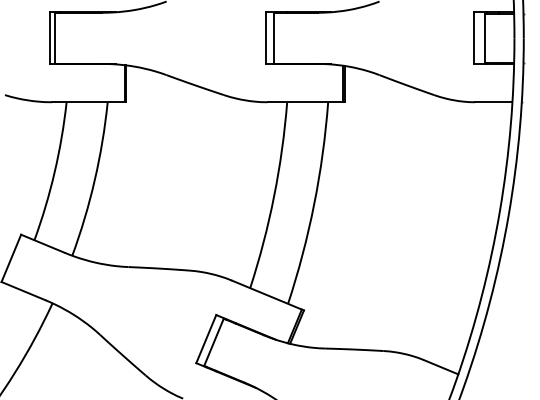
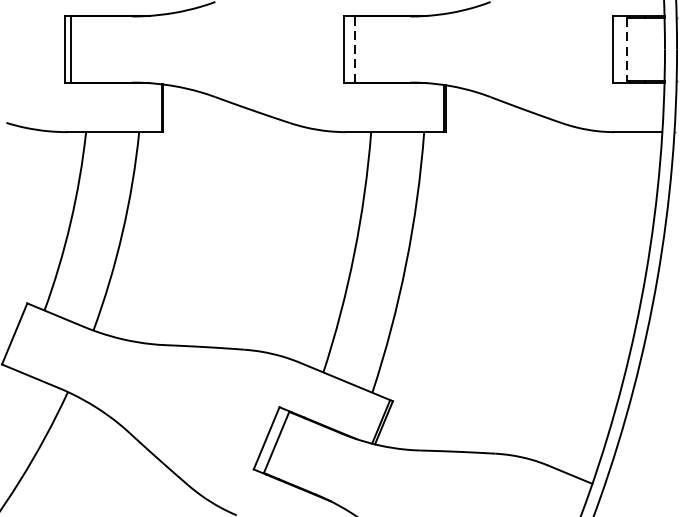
line: (274, 38) -> (354, 49), solid -> dashed
line: (485, 38) -> (627, 49), solid -> dashed

